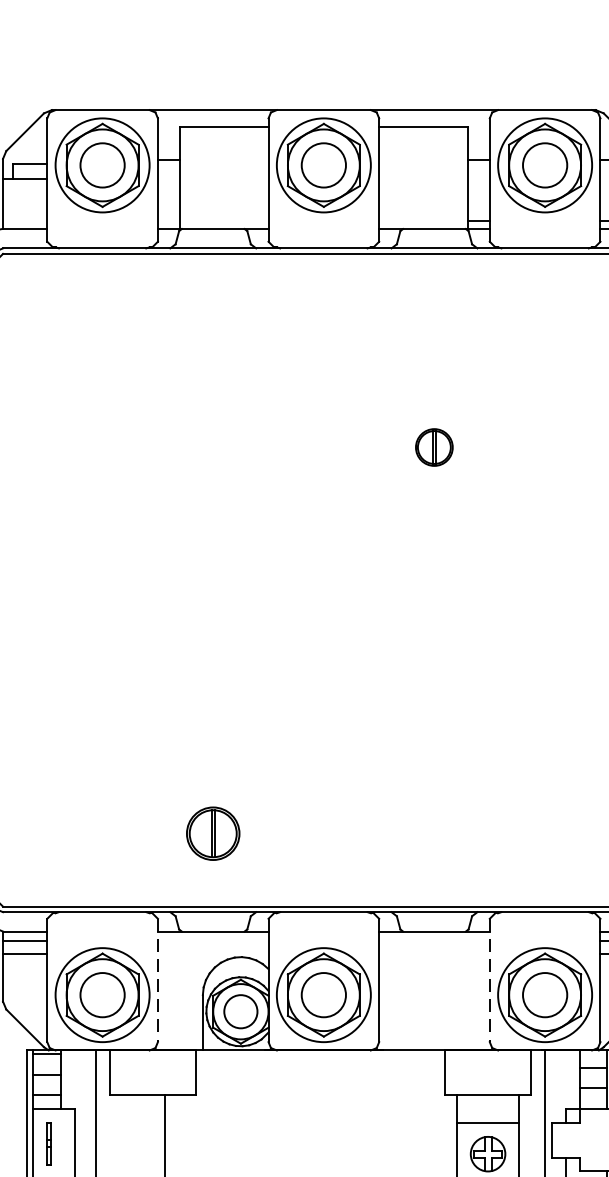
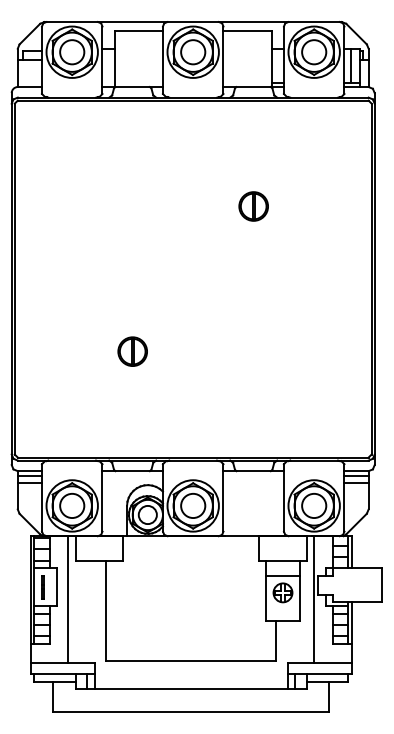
part: (434, 447) -> (253, 206), size x1.43
part: (212, 833) -> (132, 351), moved
line: (157, 979) -> (102, 497), dashed -> solid
line: (488, 979) -> (283, 497), dashed -> solid

